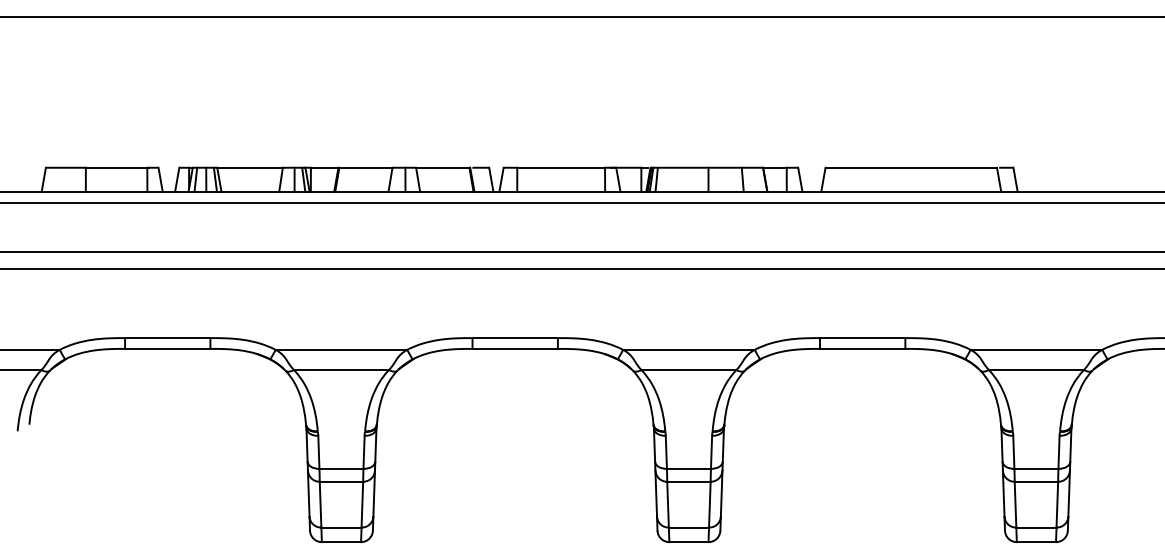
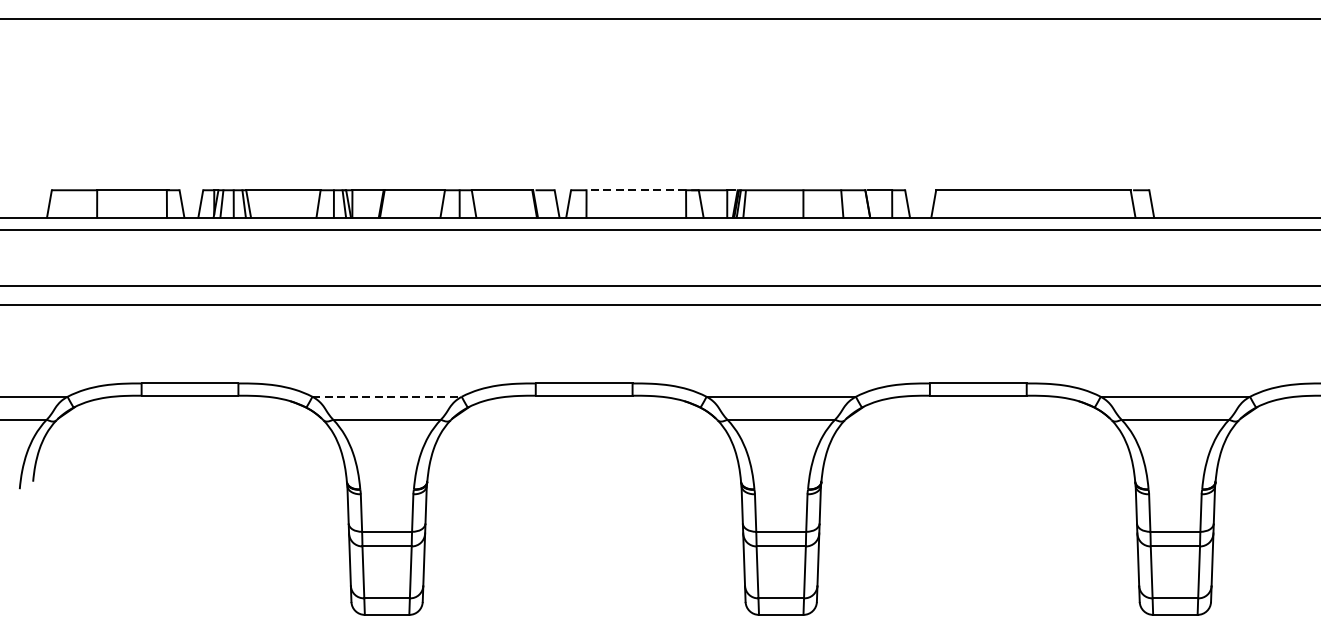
line: (561, 167) -> (636, 189), solid -> dashed
line: (341, 349) -> (387, 396), solid -> dashed

